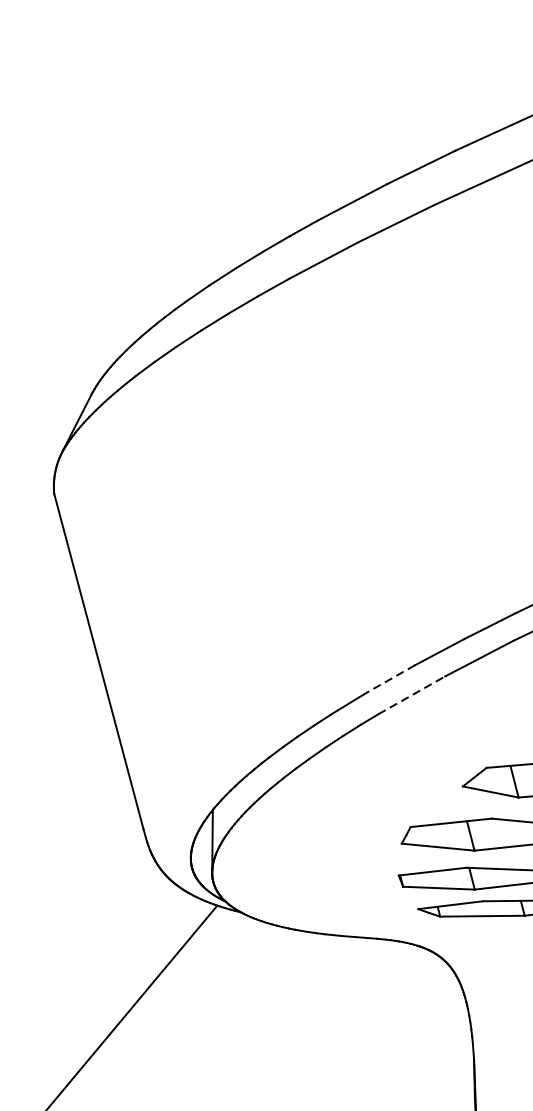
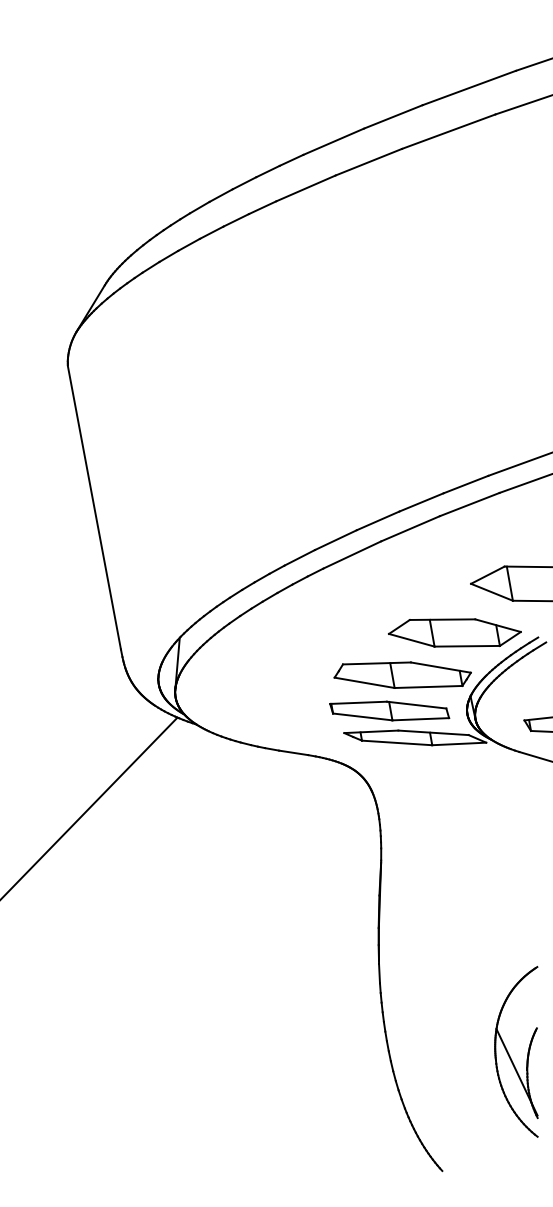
line: (390, 679) -> (335, 540), dashed -> solid
line: (412, 695) -> (352, 555), dashed -> solid

